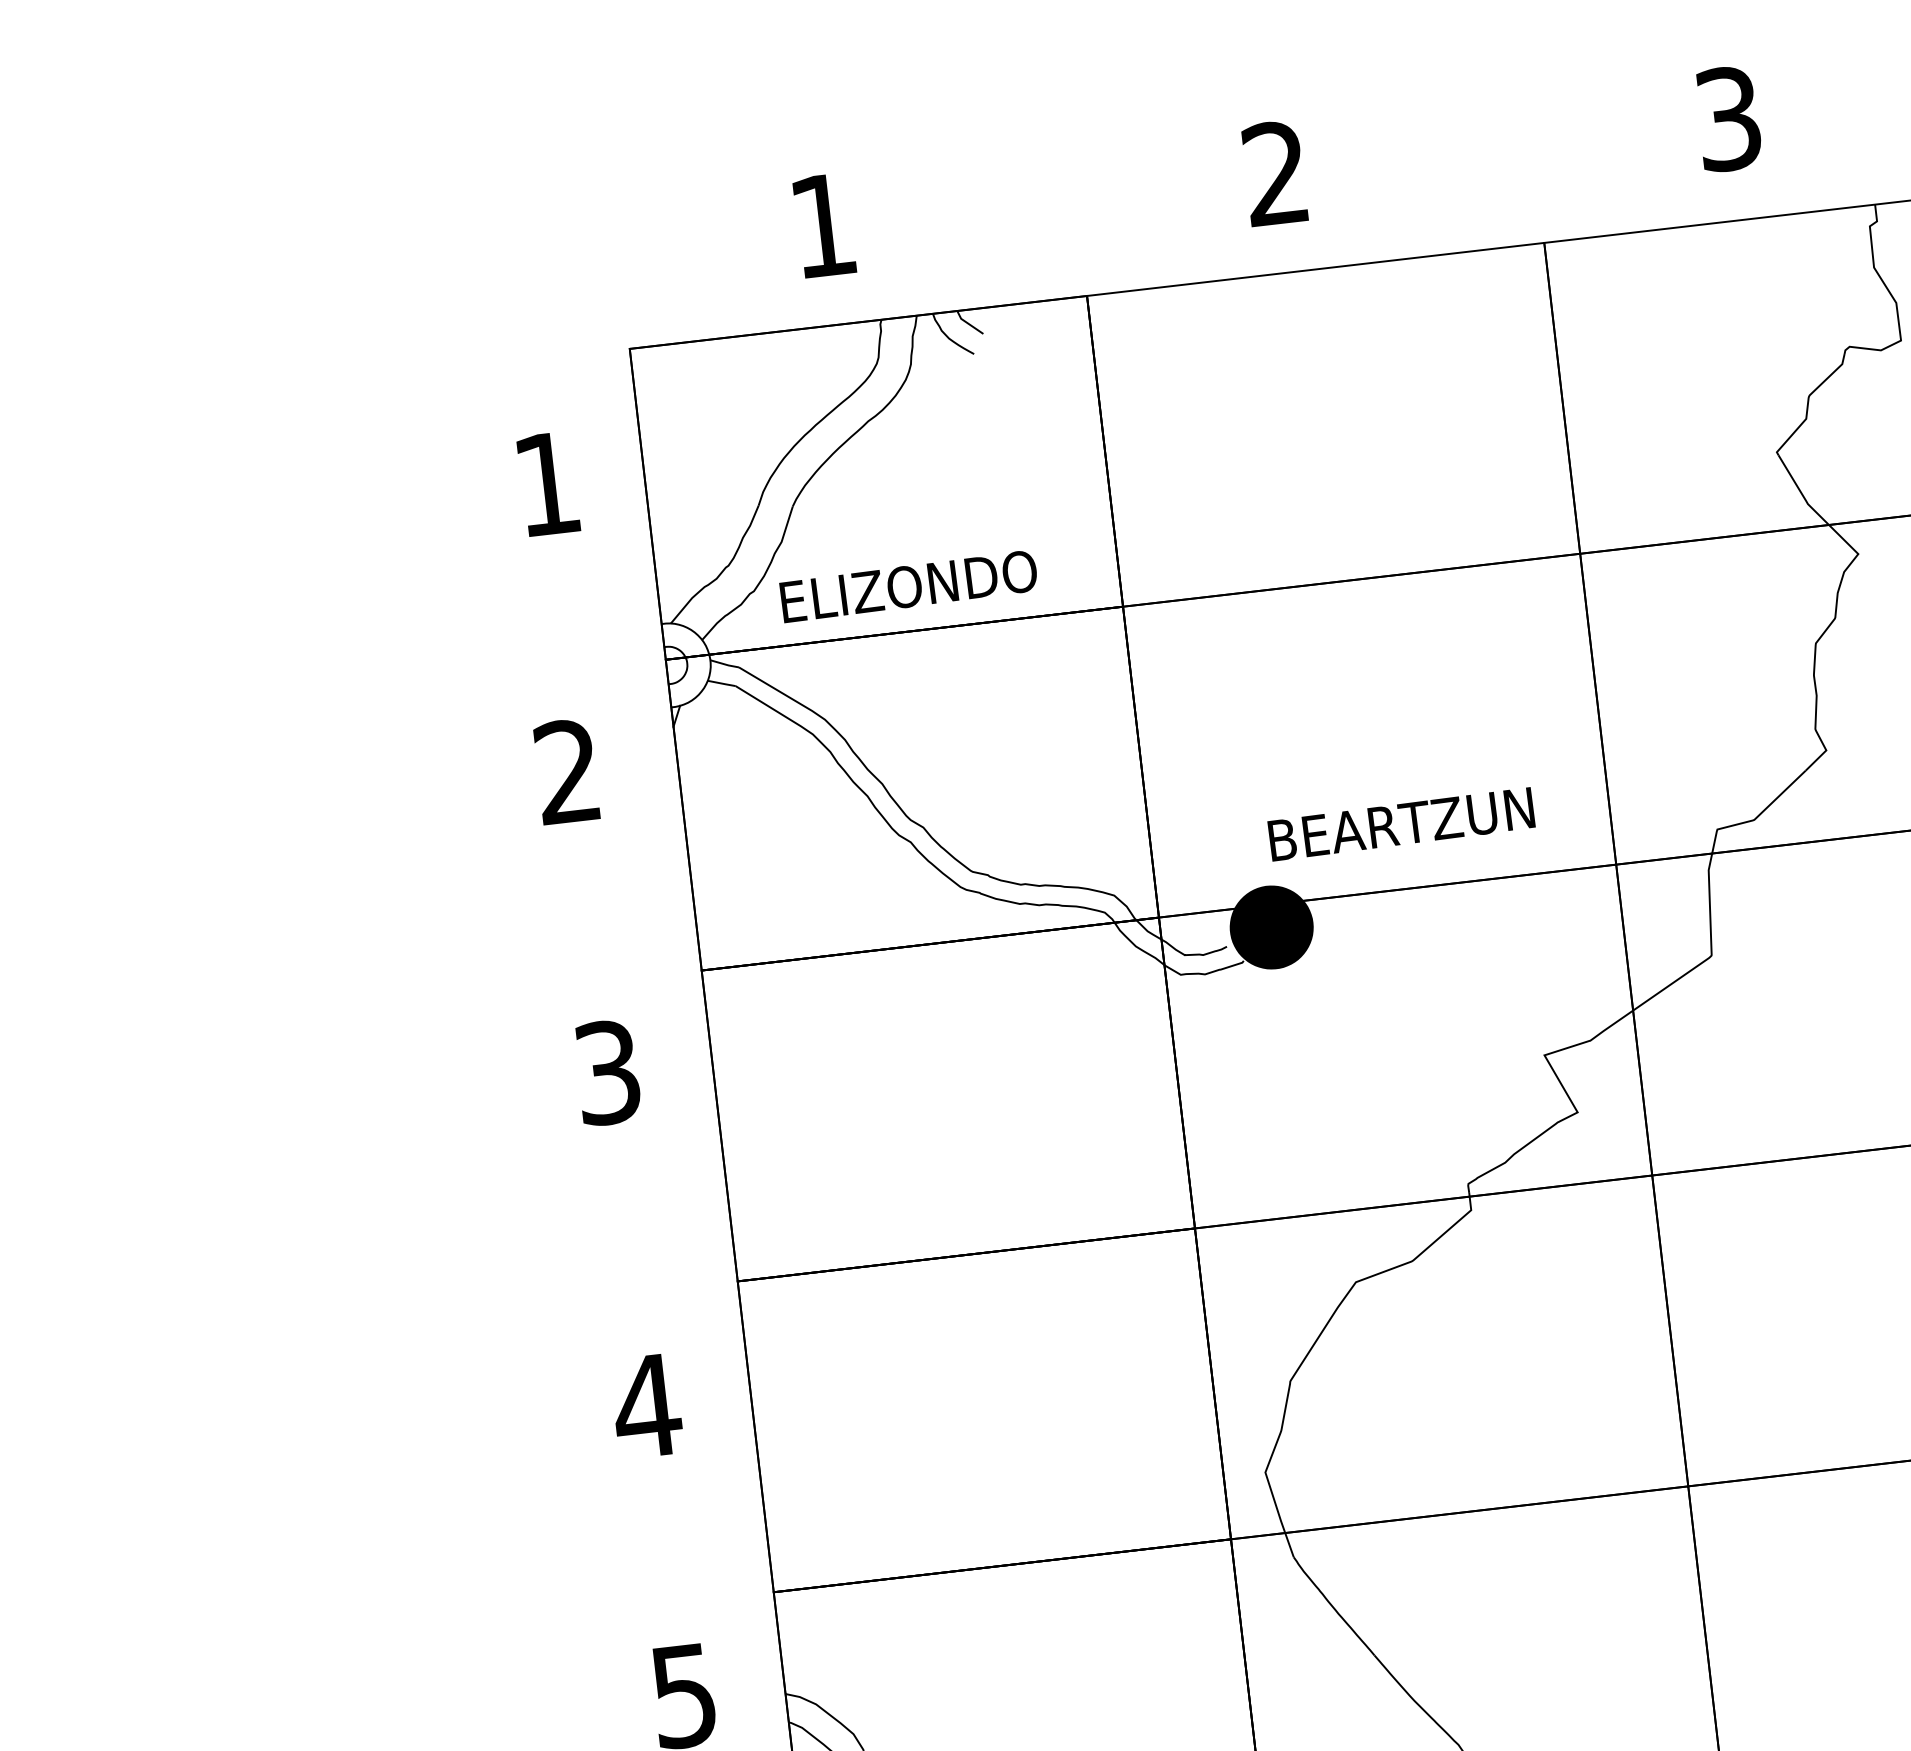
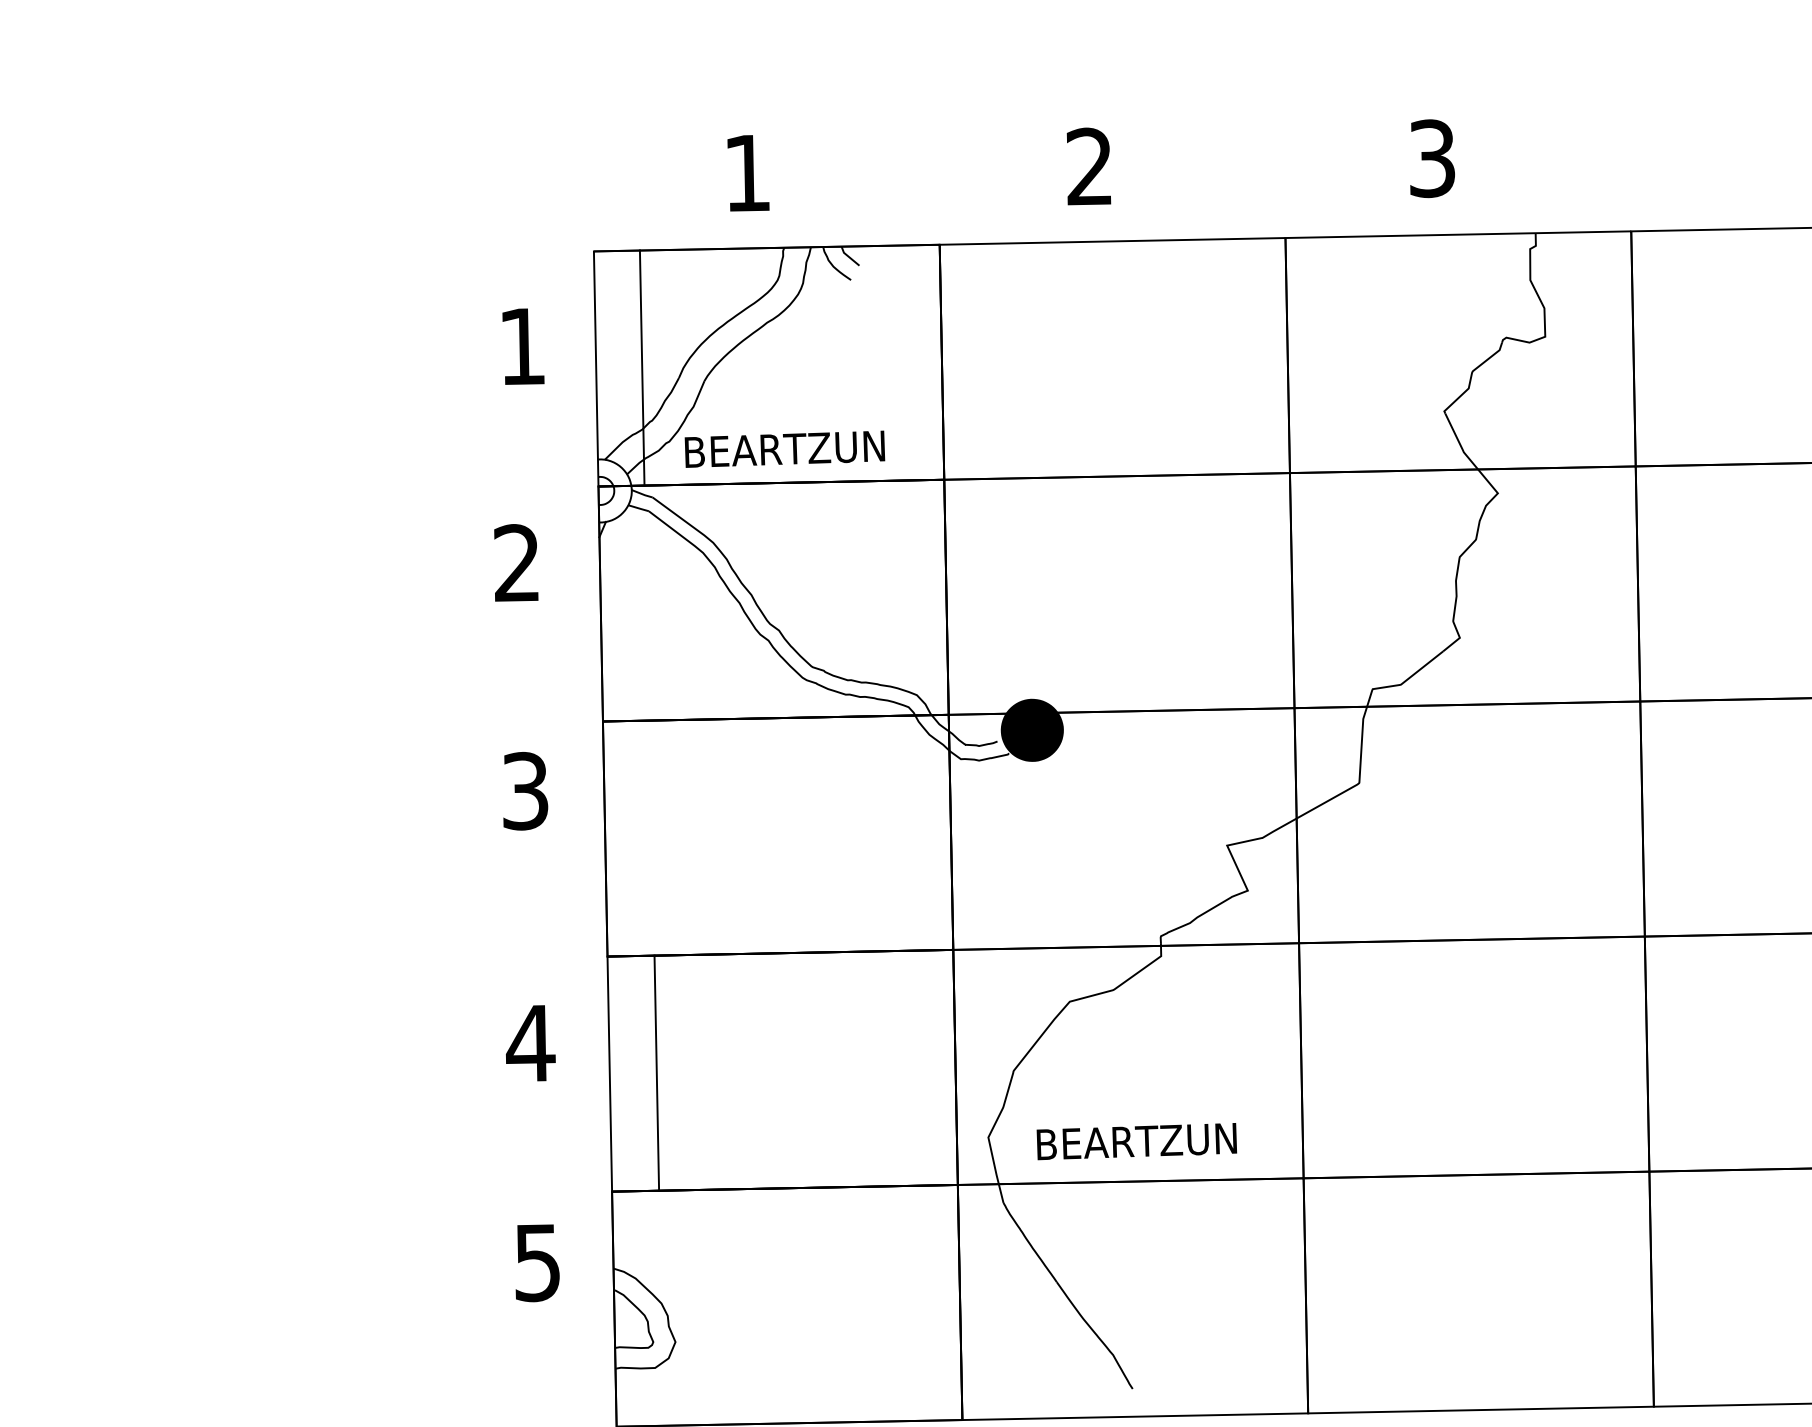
line: (646, 503) -> (641, 367), moved
text: (907, 585) -> (784, 448), ELIZONDO -> BEARTZUN
text: (1401, 824) -> (1136, 1141), moved
line: (755, 1436) -> (656, 1072), moved

